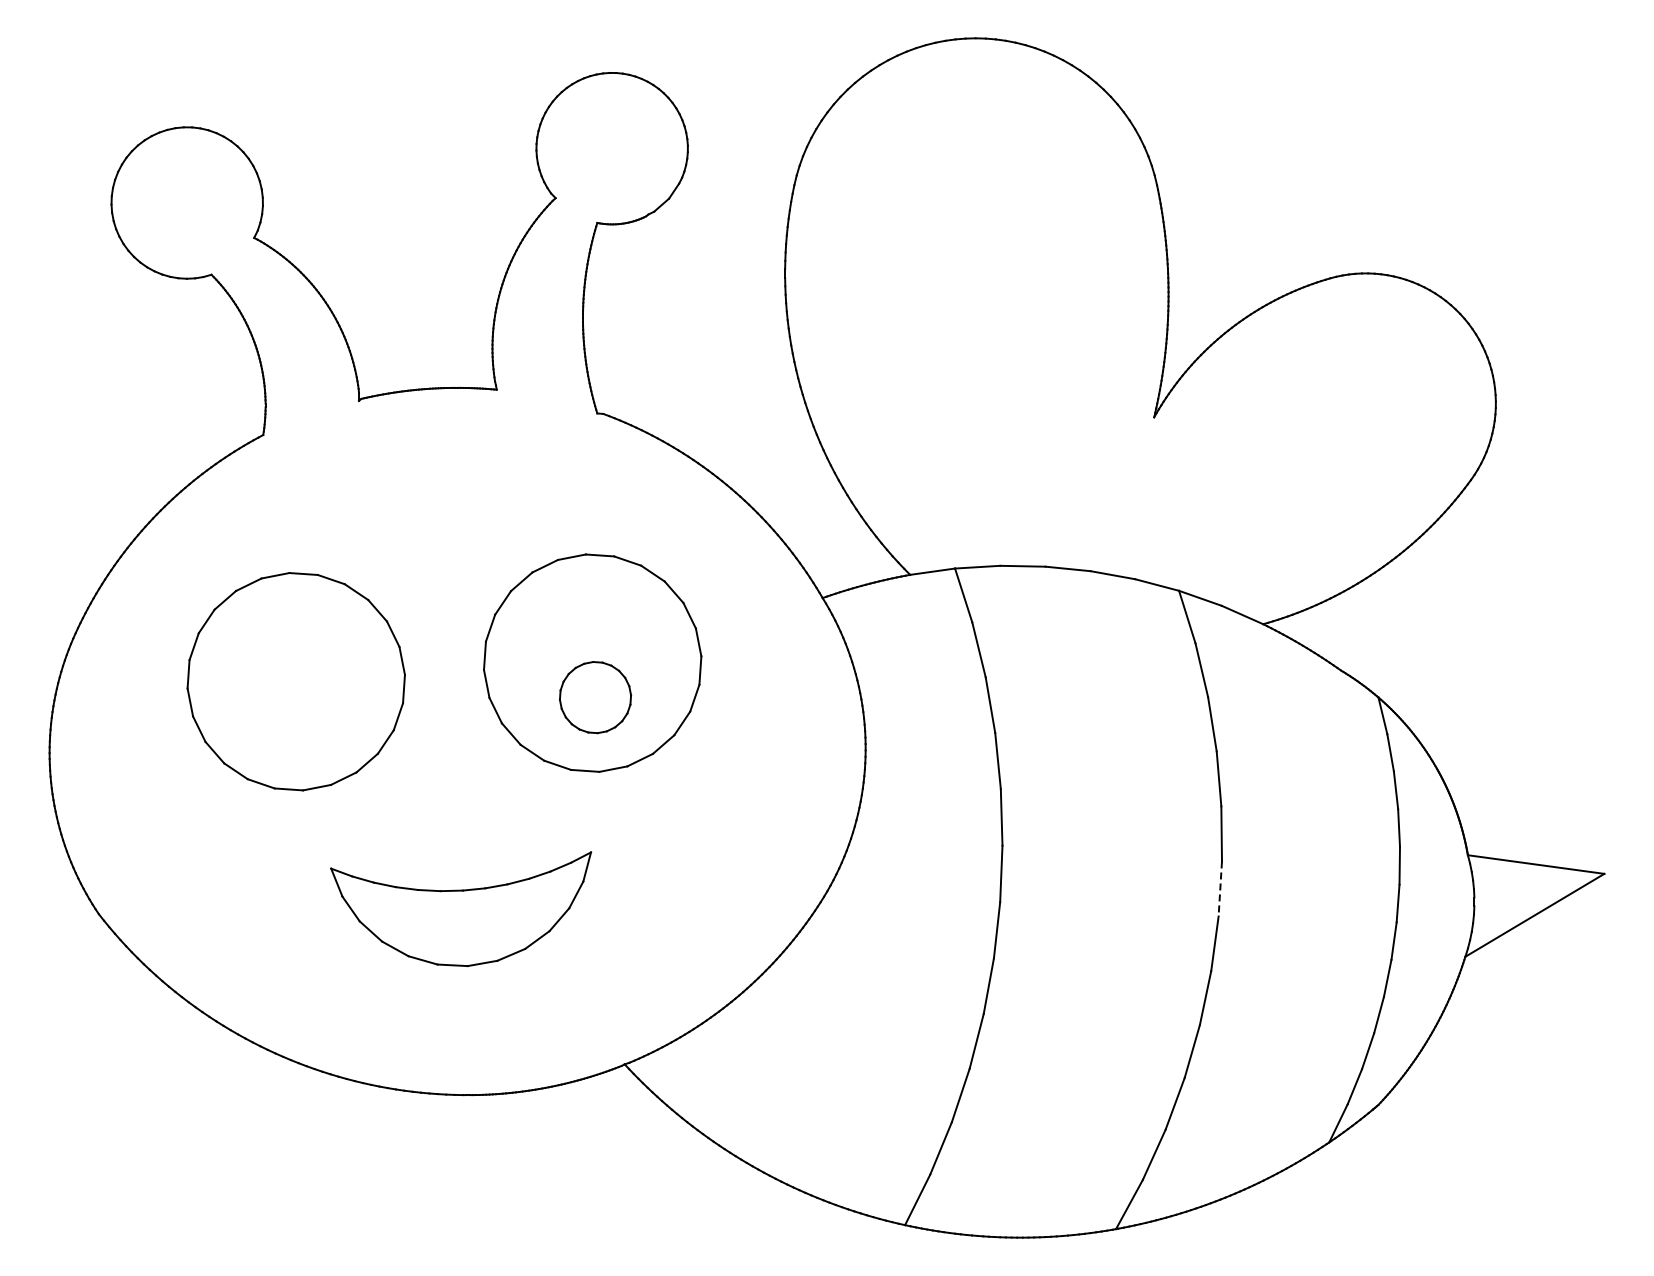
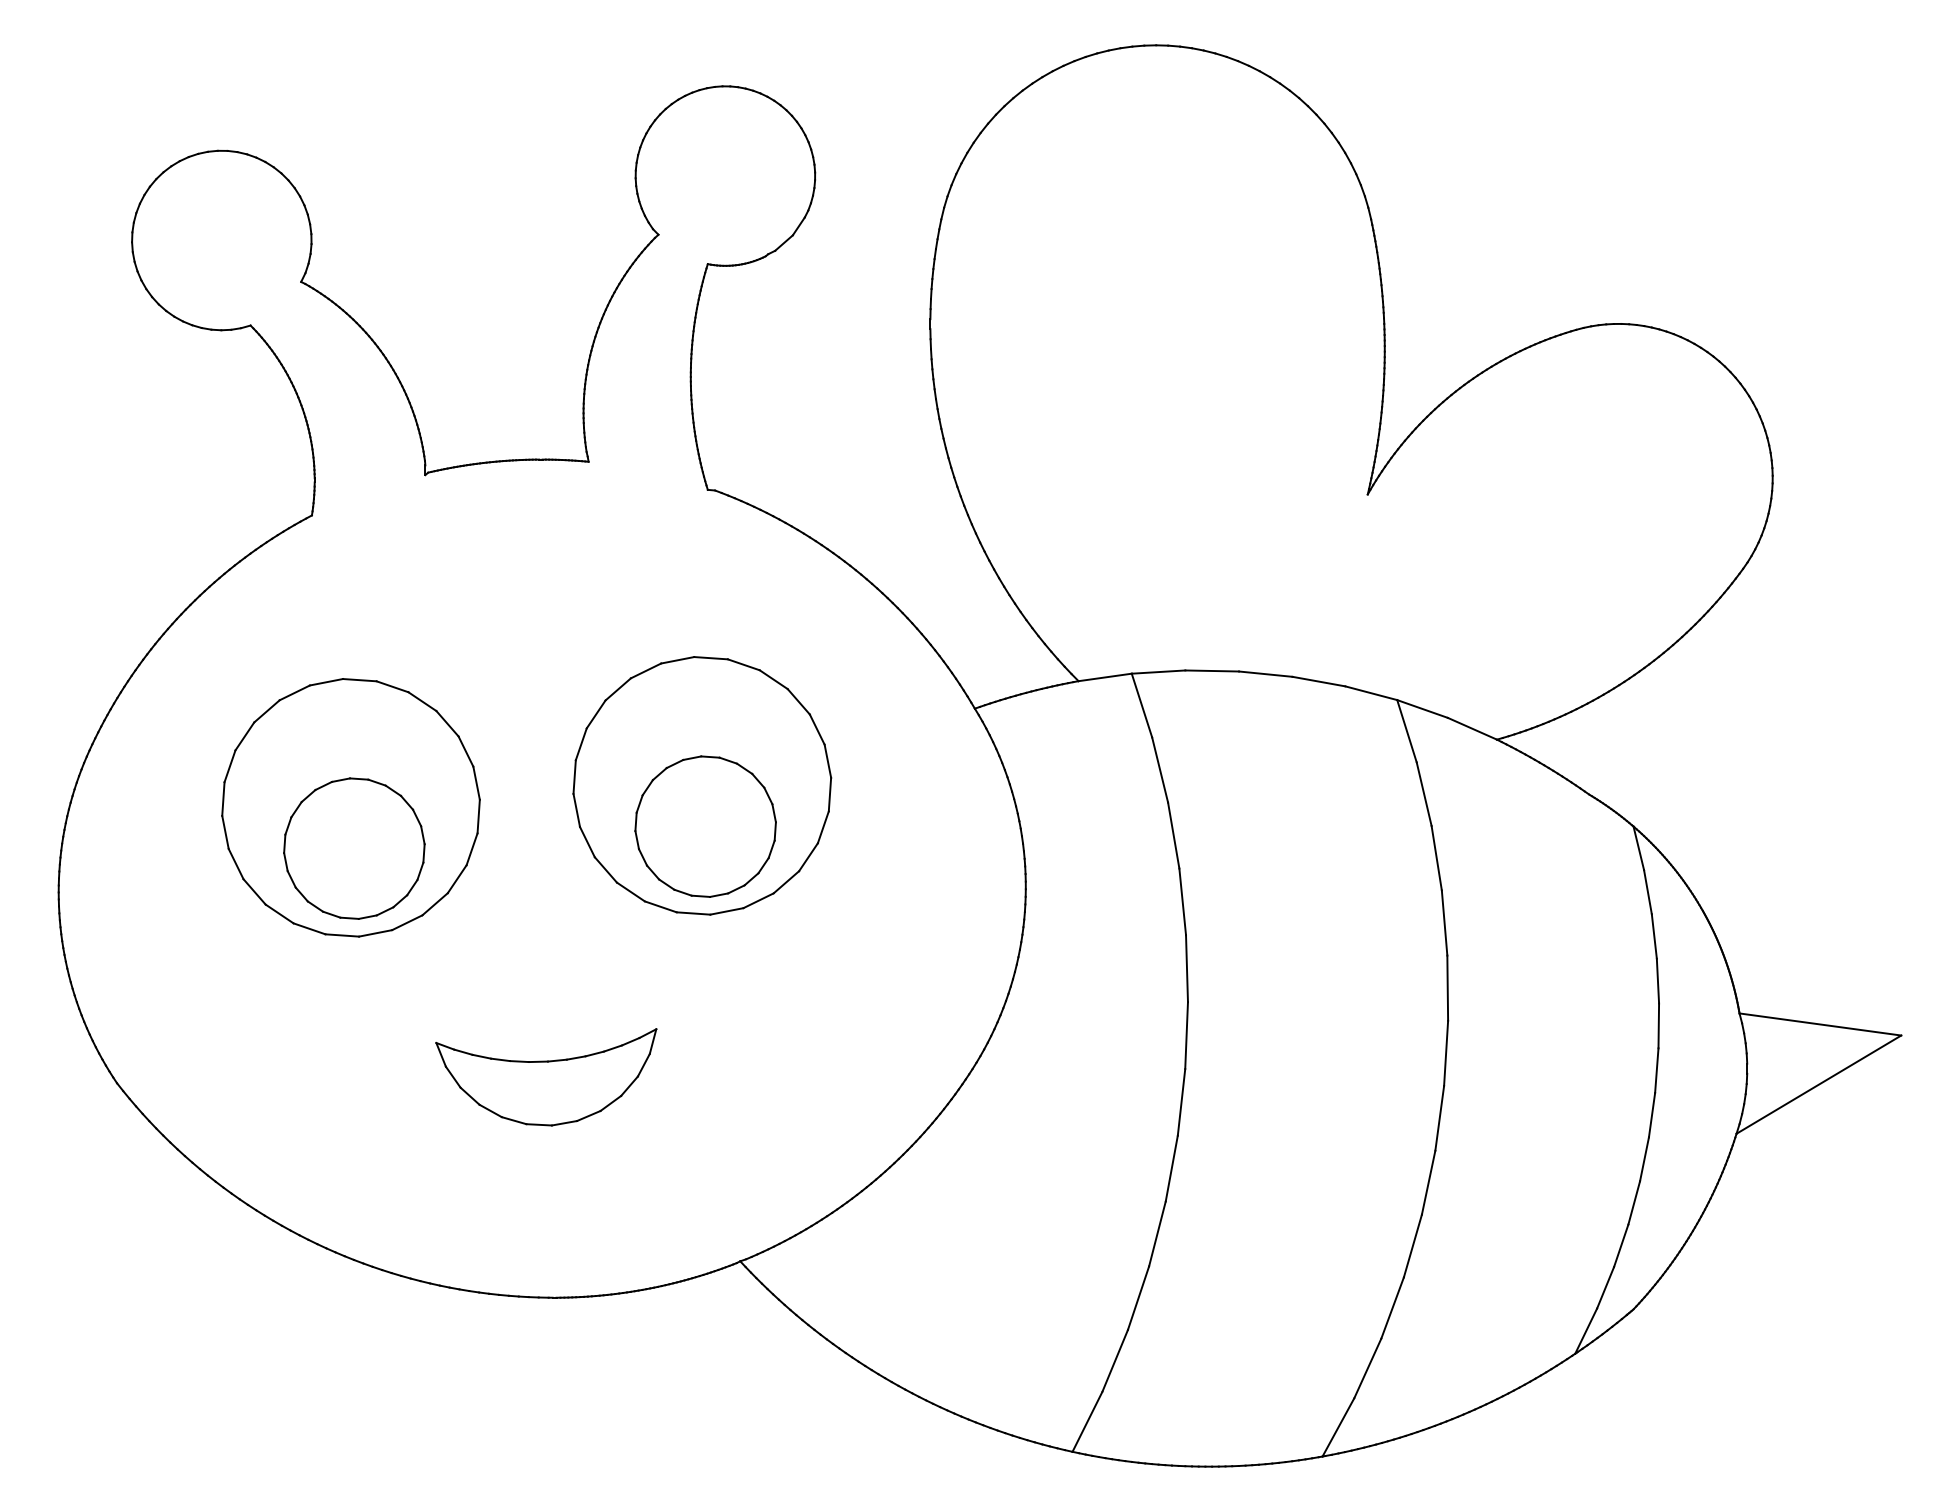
part: (595, 697) -> (705, 826), size x1.67
part: (298, 716) -> (353, 849), added
line: (1220, 889) -> (1446, 1054), dashed -> solid
part: (460, 908) -> (545, 1076), size x0.71

